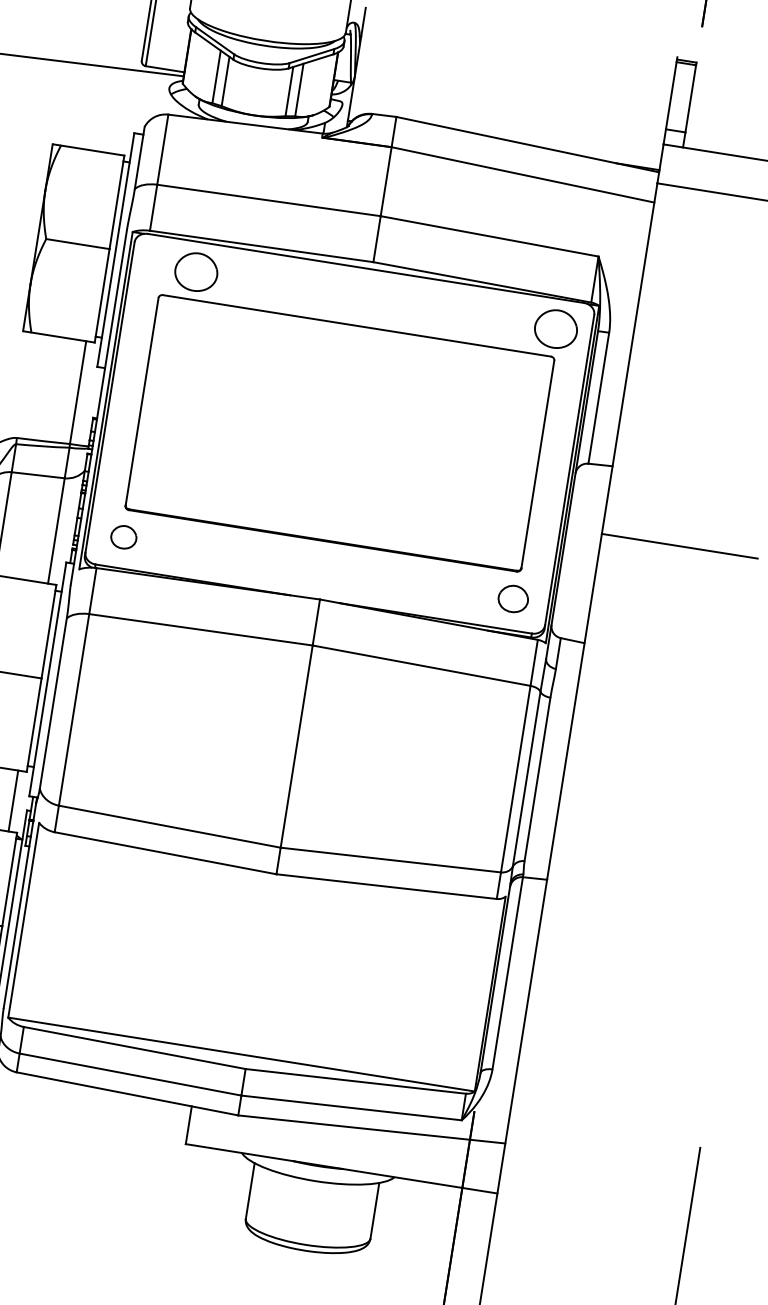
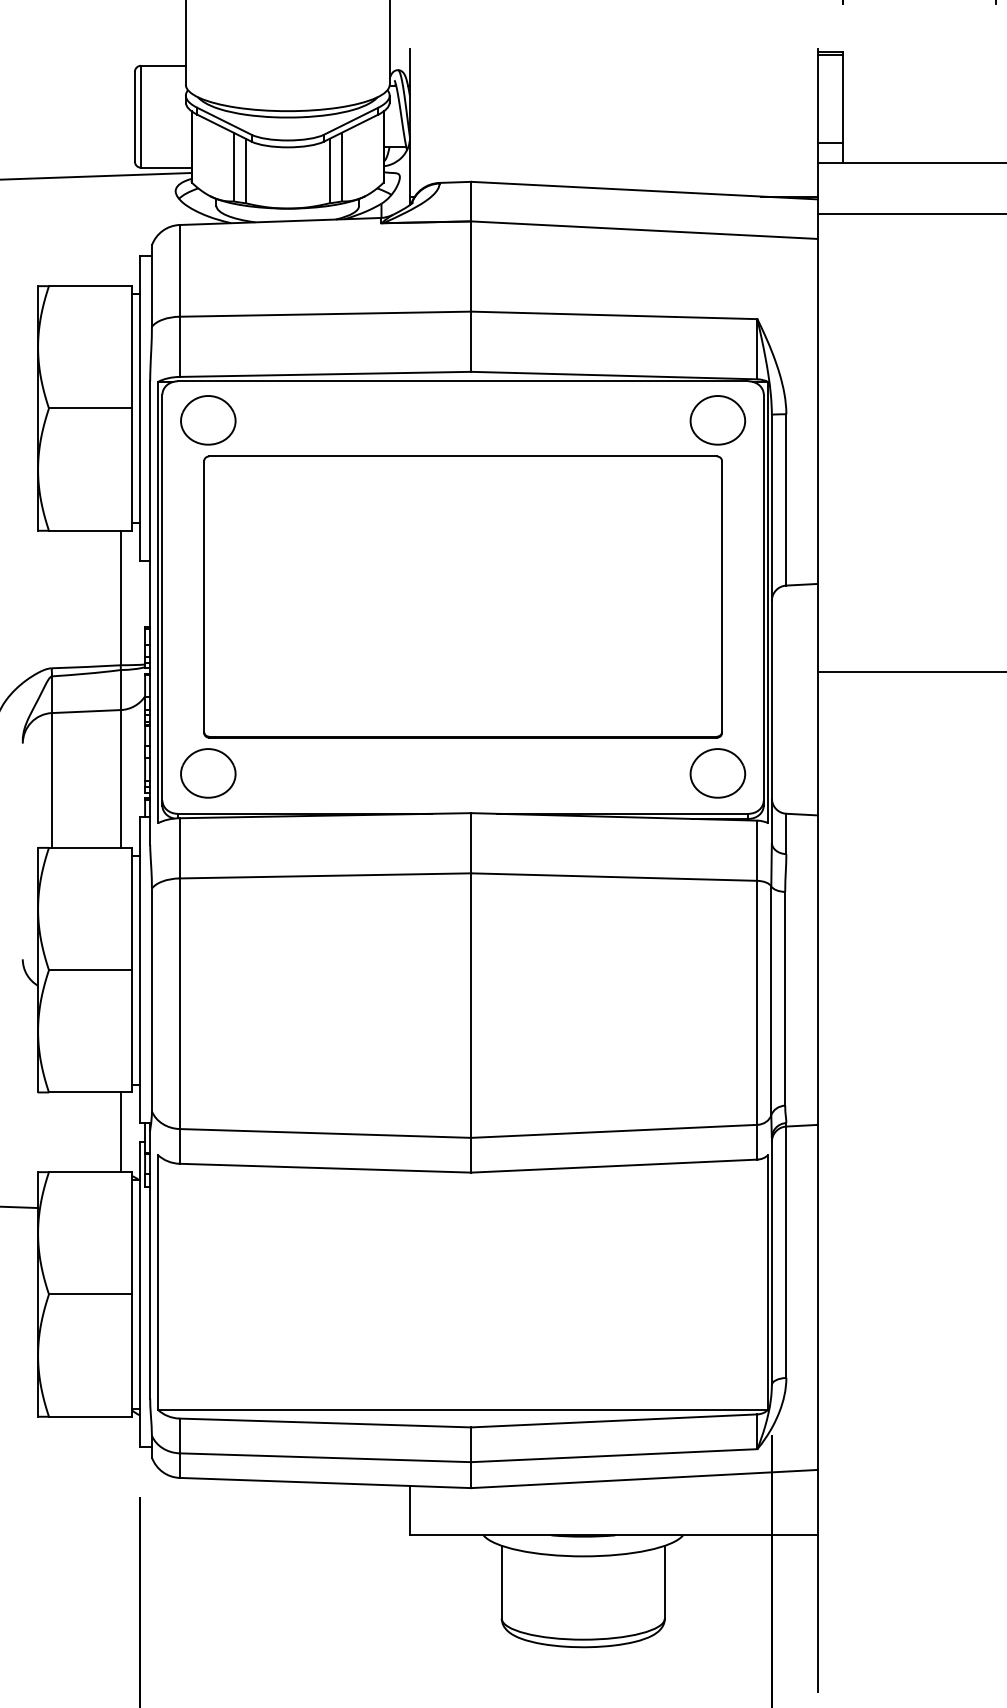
part: (196, 272) -> (208, 420), moved
part: (123, 537) -> (208, 773), size x1.67
part: (513, 599) -> (717, 773), size x1.43

